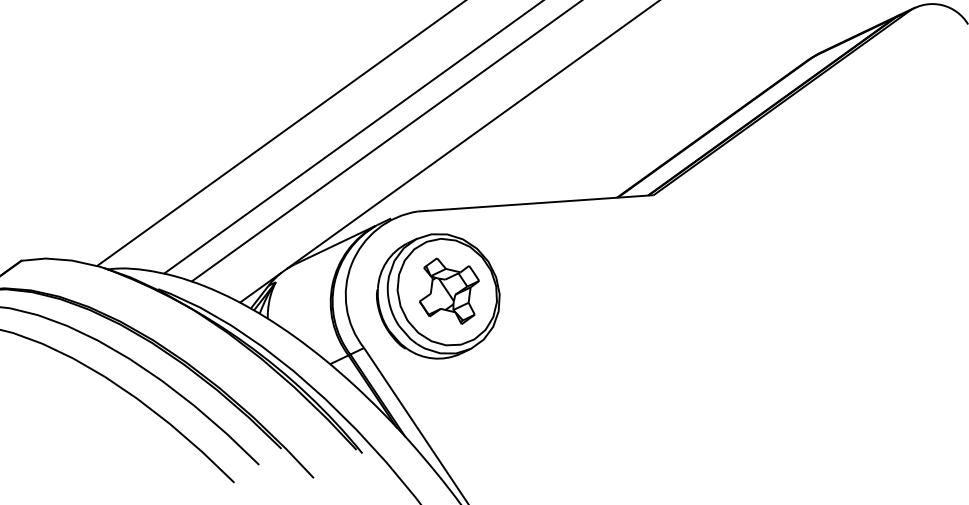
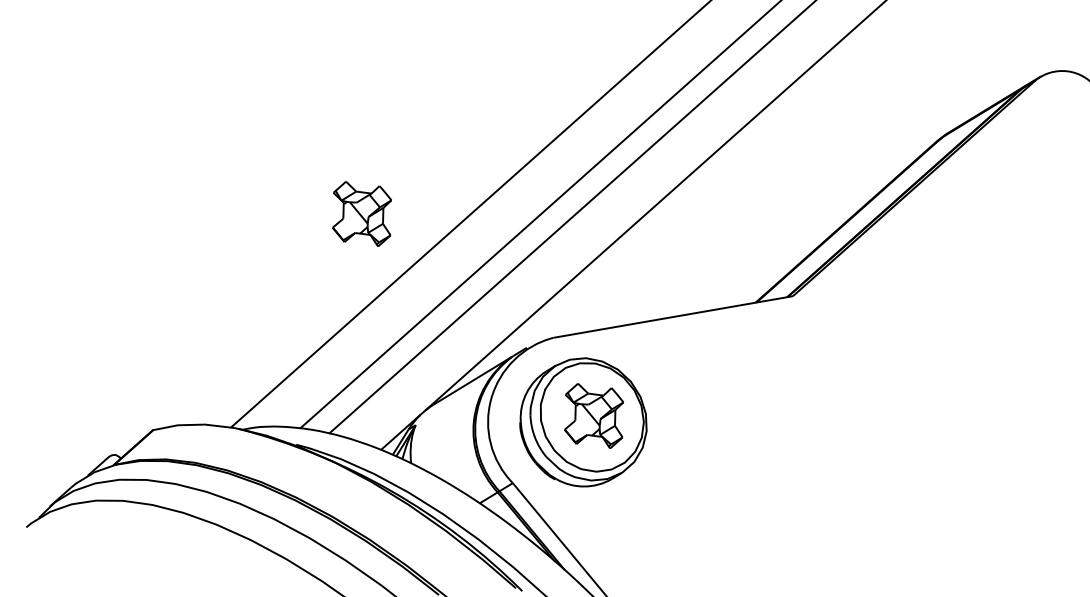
part: (244, 72) -> (361, 213), added

